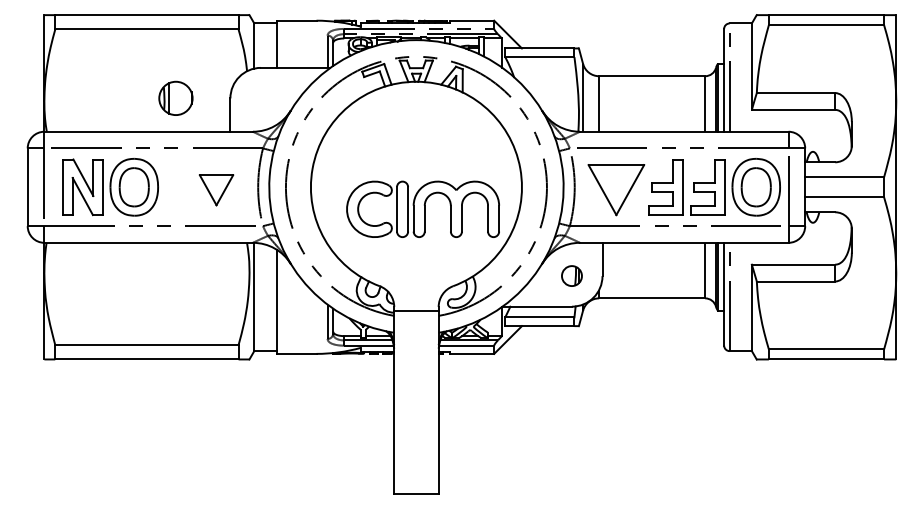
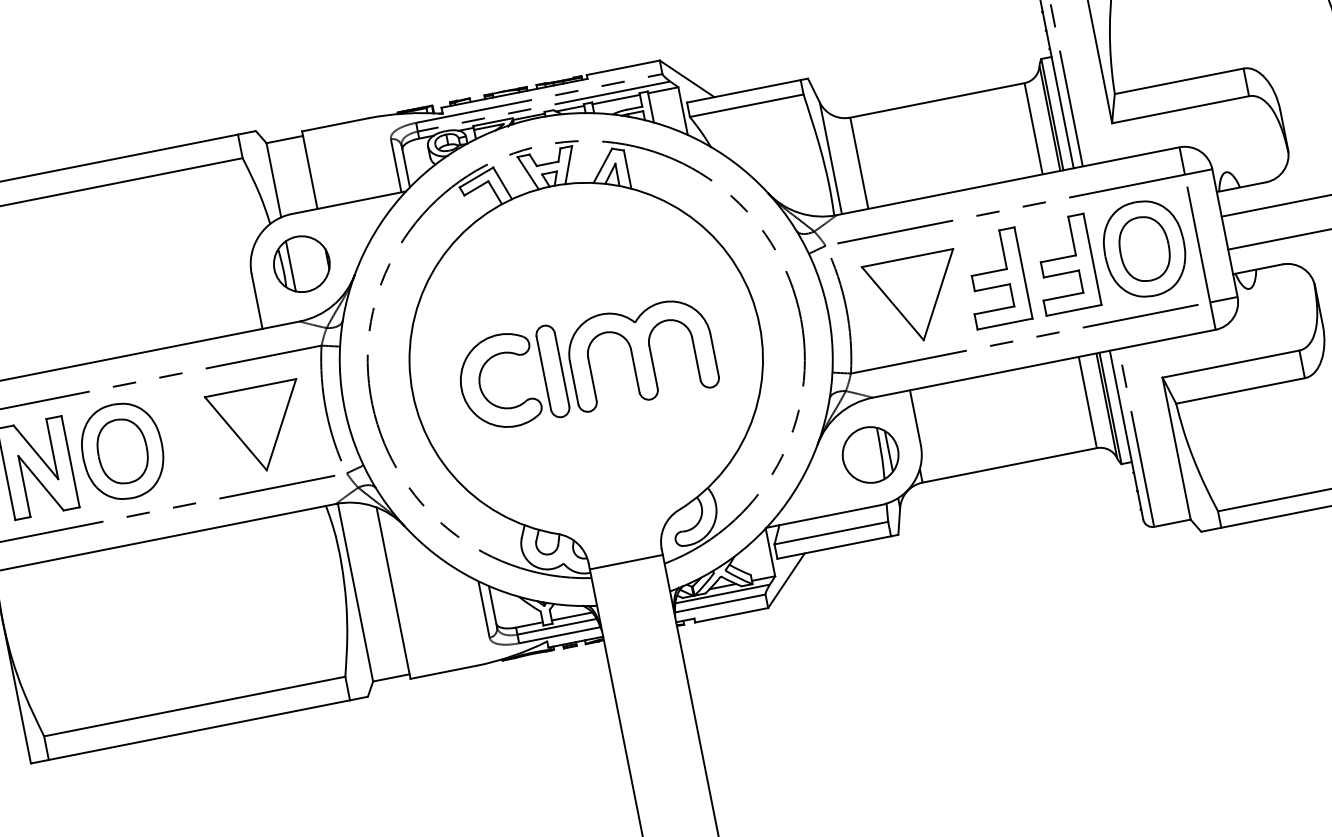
part: (175, 97) -> (300, 262), moved
part: (216, 190) -> (258, 429), size x1.67
part: (422, 208) -> (585, 363), moved
part: (571, 275) -> (869, 454), size x1.67

